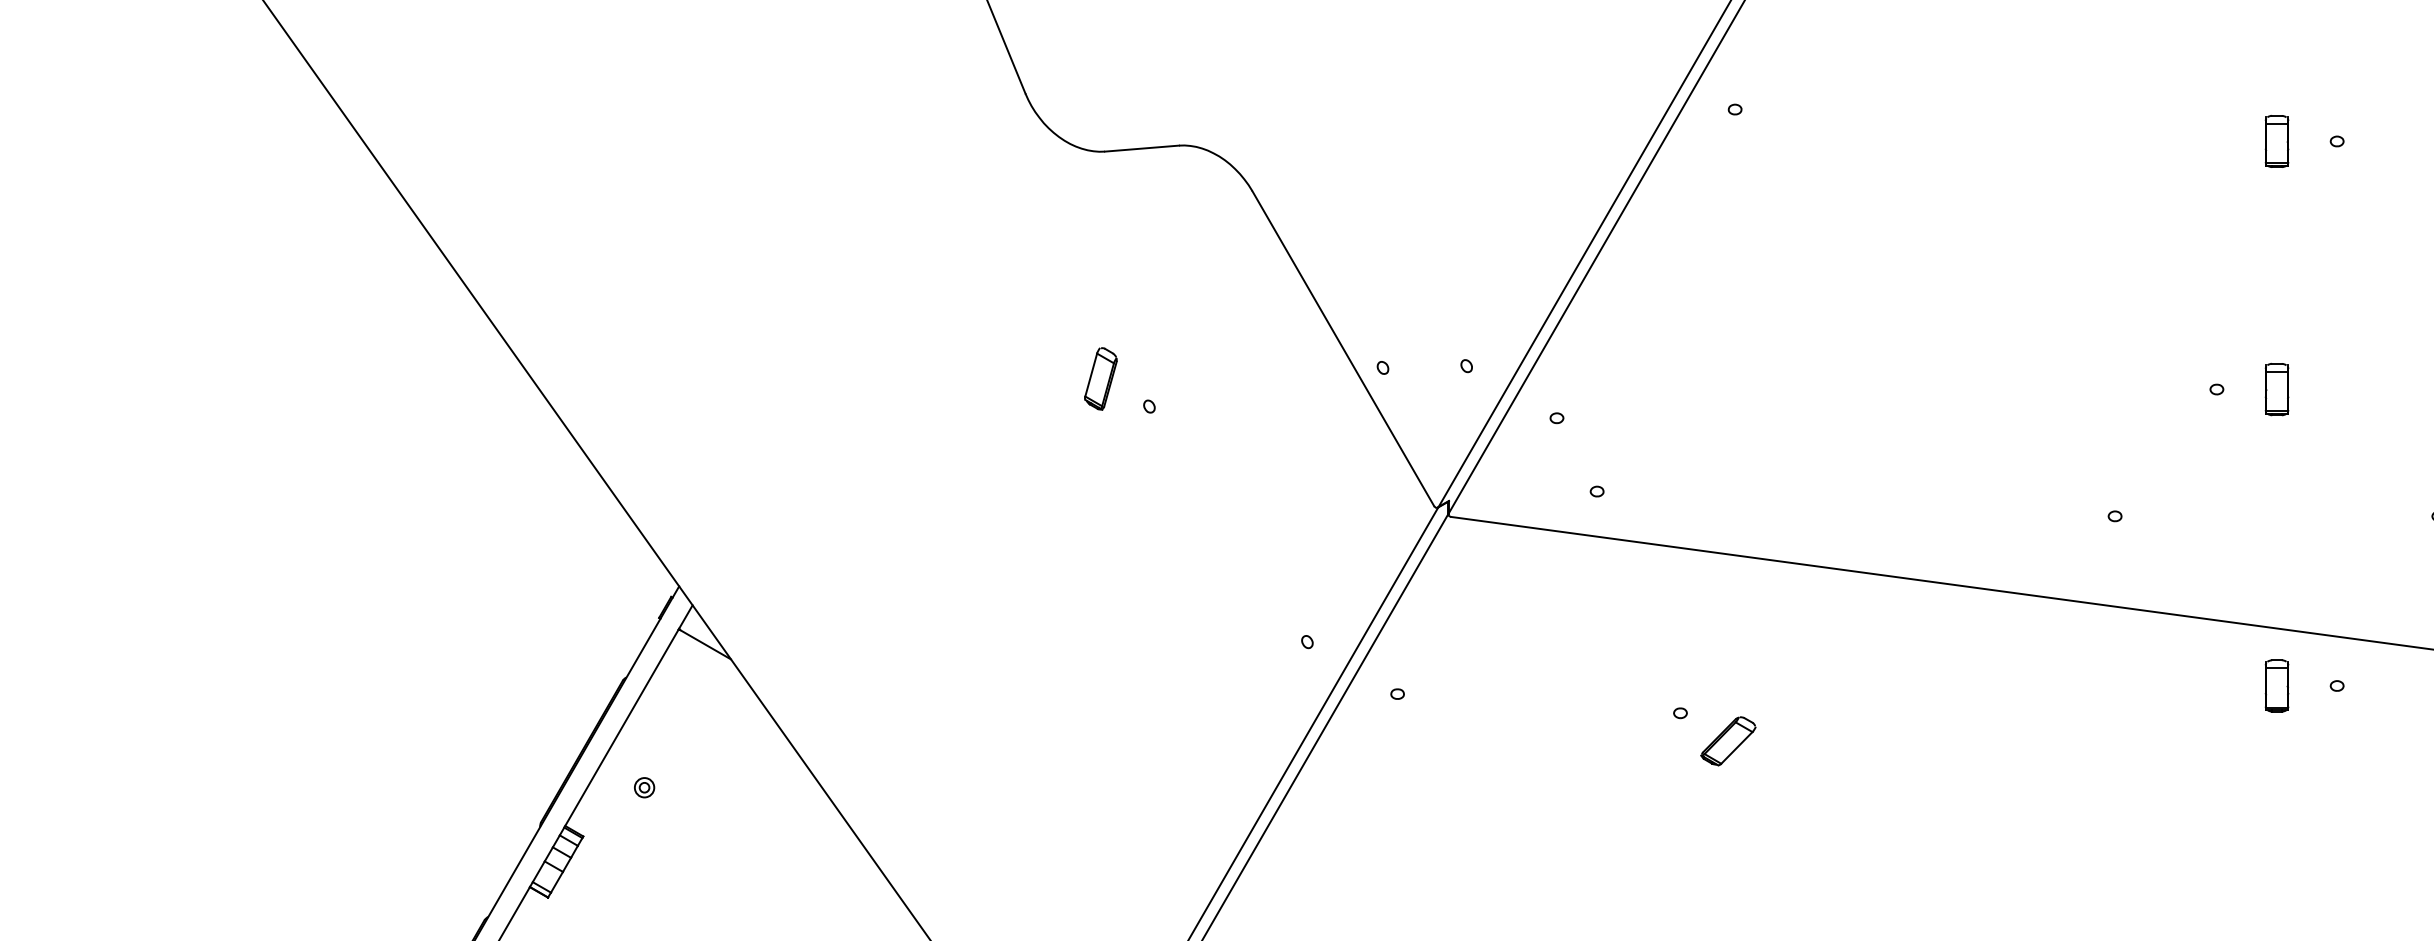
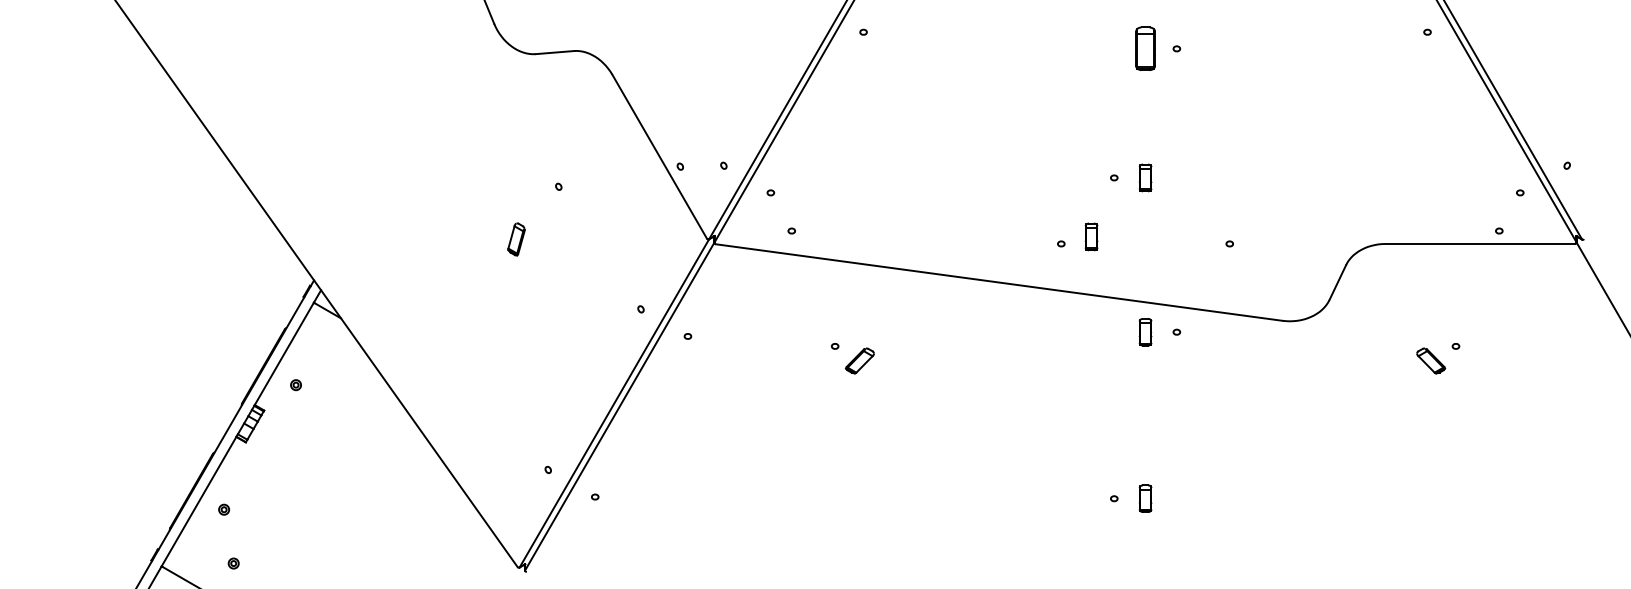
part: (2276, 140) -> (1145, 48), size x1.6
part: (1100, 379) -> (516, 239), moved
part: (2173, 502) -> (1091, 236), added

